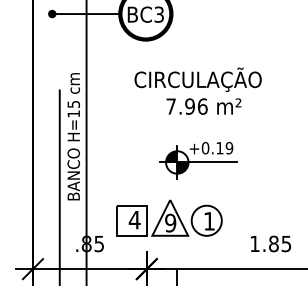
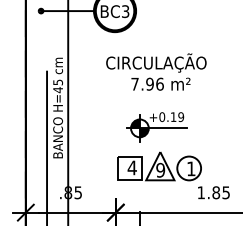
text: (73, 114) -> (57, 90), H=15 -> H=45
part: (169, 218) -> (159, 166), moved

